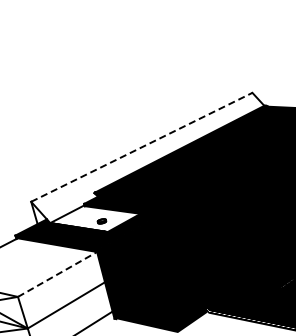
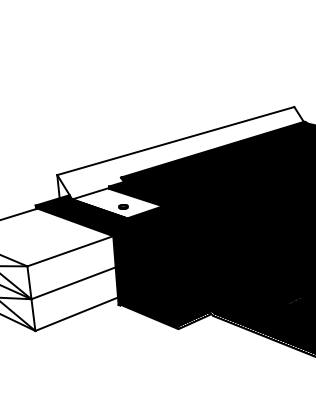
line: (142, 146) -> (176, 140), dashed -> solid
line: (57, 274) -> (70, 251), dashed -> solid

